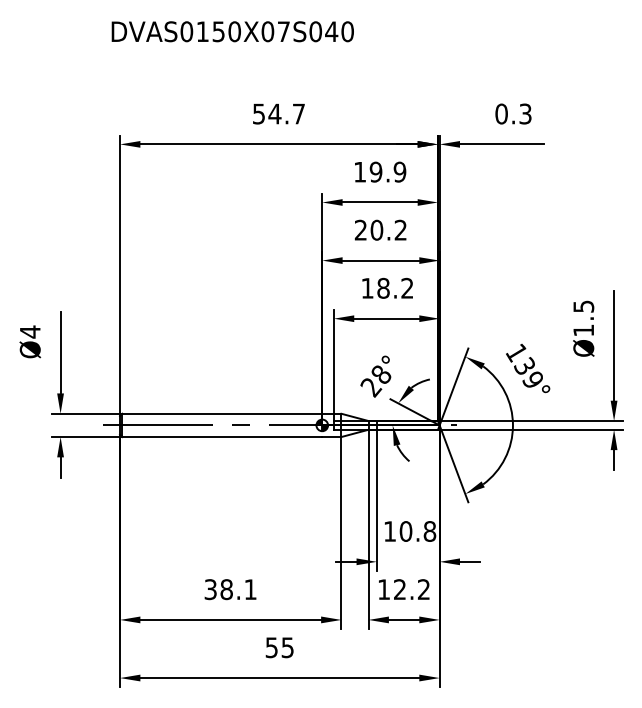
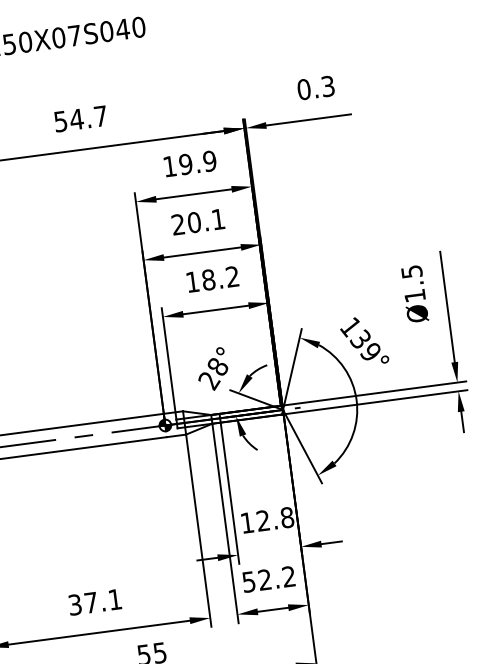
text: (400, 229) -> (217, 218), 20.2 -> 20.1
text: (405, 531) -> (262, 520), 10.8 -> 12.8
text: (226, 589) -> (90, 602), 38.1 -> 37.1
text: (383, 589) -> (248, 581), 12.2 -> 52.2

